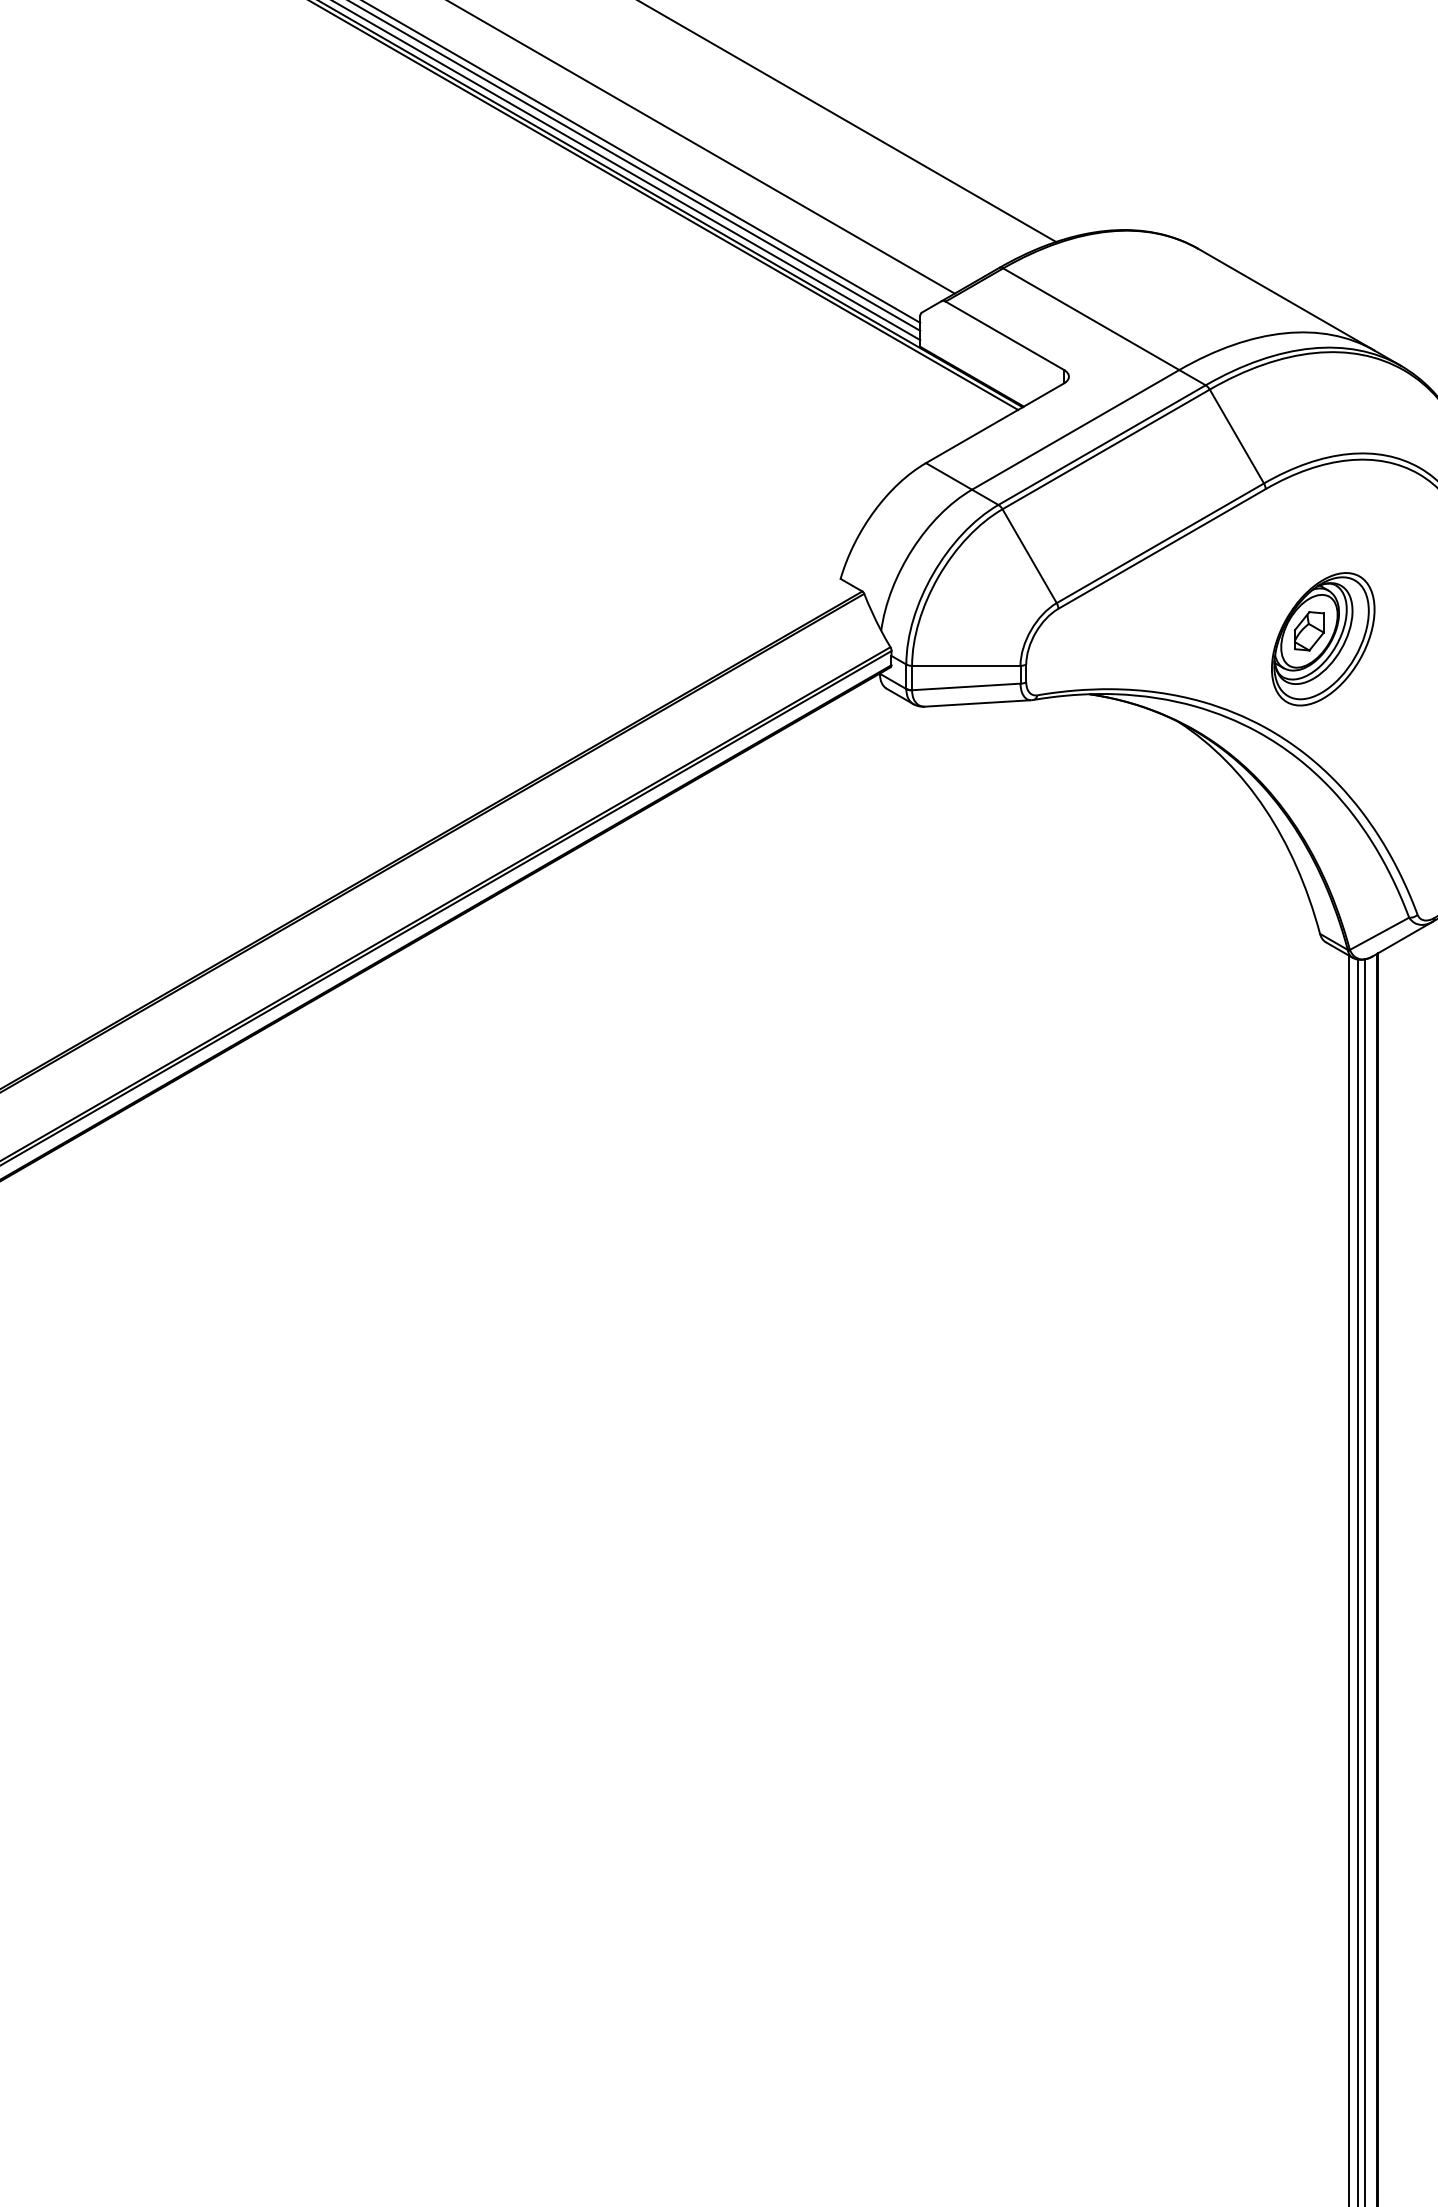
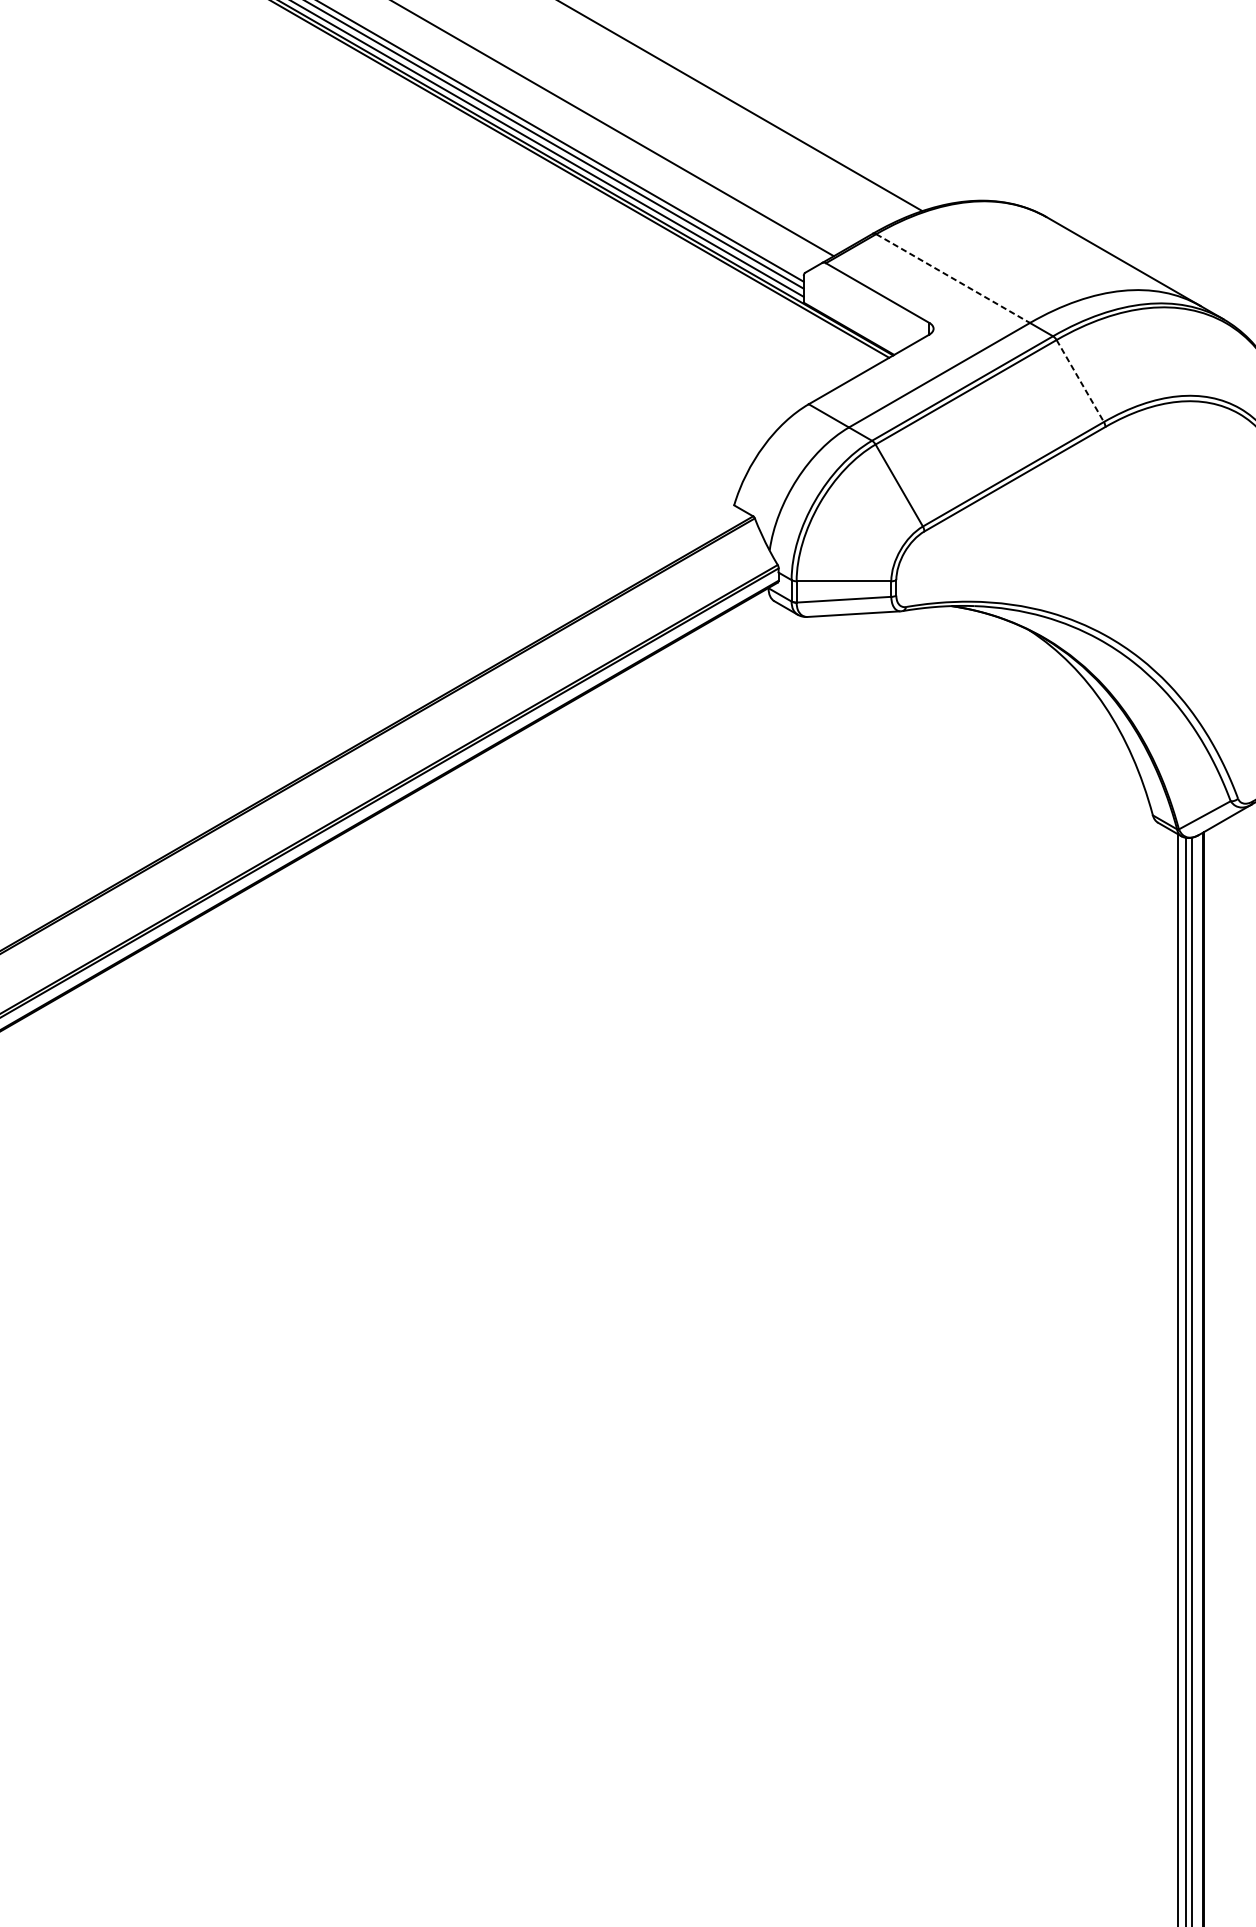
line: (1091, 319) -> (953, 278), solid -> dashed
line: (1237, 436) -> (1080, 381), solid -> dashed
part: (1323, 639) -> (1155, 558), removed

